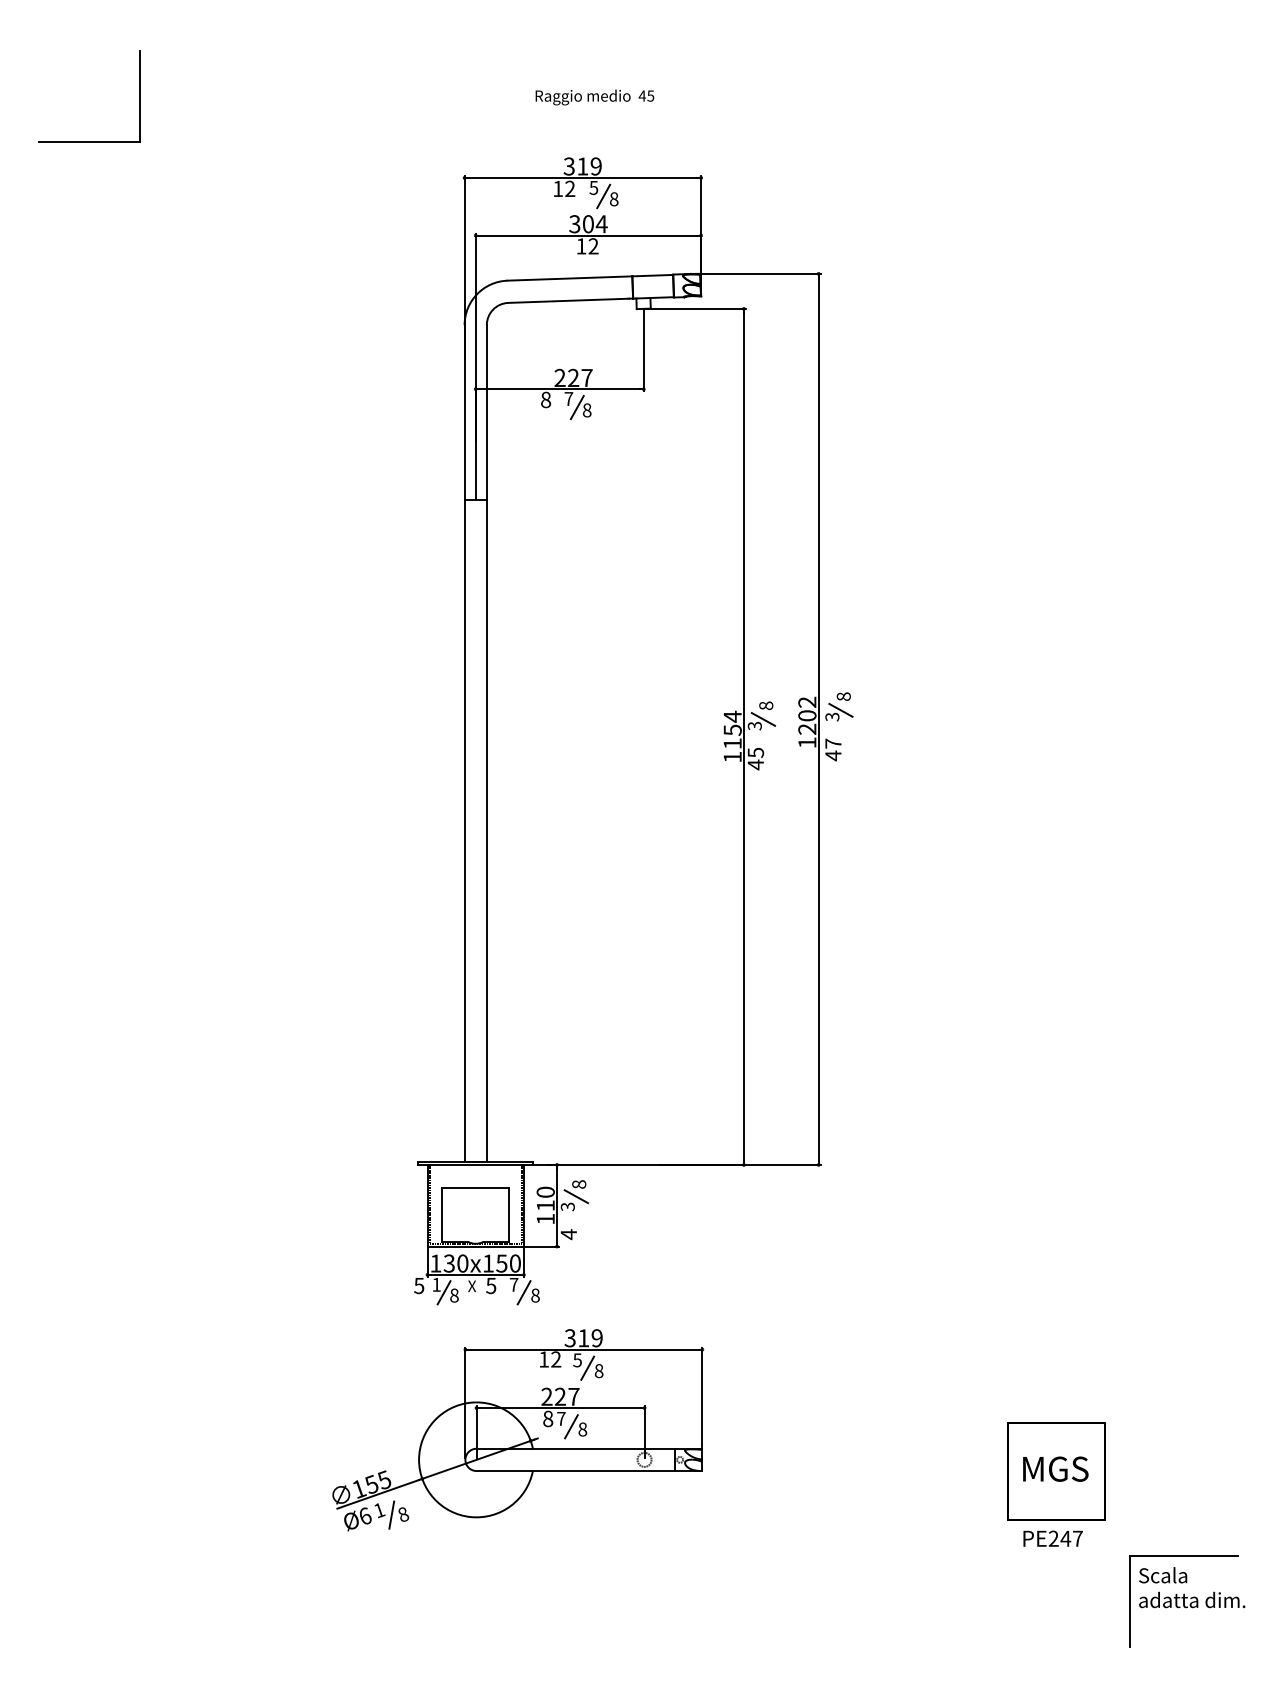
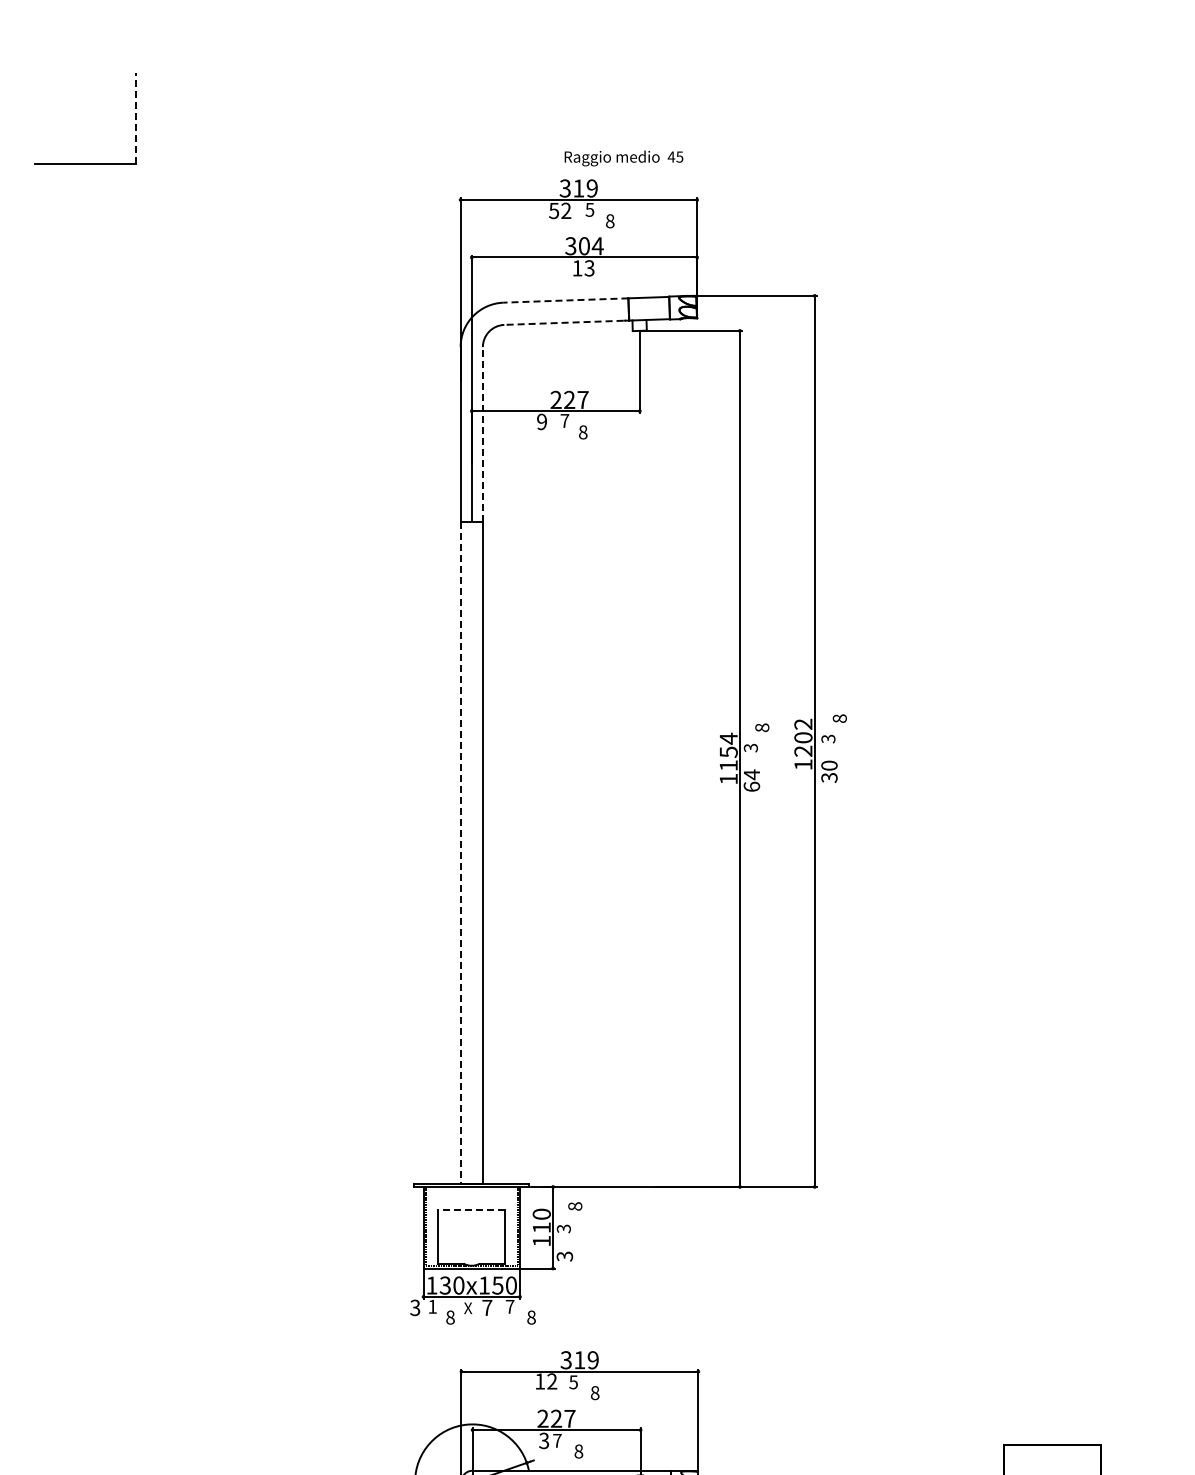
line: (140, 95) -> (136, 117), solid -> dashed
text: (594, 97) -> (623, 158), moved
text: (557, 189) -> (553, 211), 12 -> 52
line: (603, 196) -> (599, 218), removed
text: (593, 246) -> (589, 268), 12 -> 13
line: (569, 278) -> (565, 300), solid -> dashed
line: (567, 300) -> (563, 322), solid -> dashed
text: (546, 399) -> (542, 421), 8 -> 9
line: (576, 407) -> (572, 429), removed
line: (486, 412) -> (482, 434), solid -> dashed
line: (840, 709) -> (836, 731), removed
line: (763, 719) -> (759, 741), removed
text: (833, 749) -> (829, 771), 47 -> 30
text: (755, 758) -> (751, 780), 45 -> 64
line: (464, 831) -> (460, 853), solid -> dashed
line: (475, 1188) -> (471, 1210), solid -> dashed
line: (575, 1196) -> (571, 1218), removed
text: (568, 1234) -> (564, 1256), 4 -> 3
text: (419, 1285) -> (415, 1307), 5 -> 3
text: (491, 1286) -> (487, 1308), 5 -> 7
line: (443, 1292) -> (439, 1314), removed
line: (523, 1292) -> (519, 1314), removed
line: (587, 1367) -> (583, 1389), removed
text: (548, 1418) -> (544, 1440), 8 -> 3
line: (571, 1426) -> (567, 1448), removed

